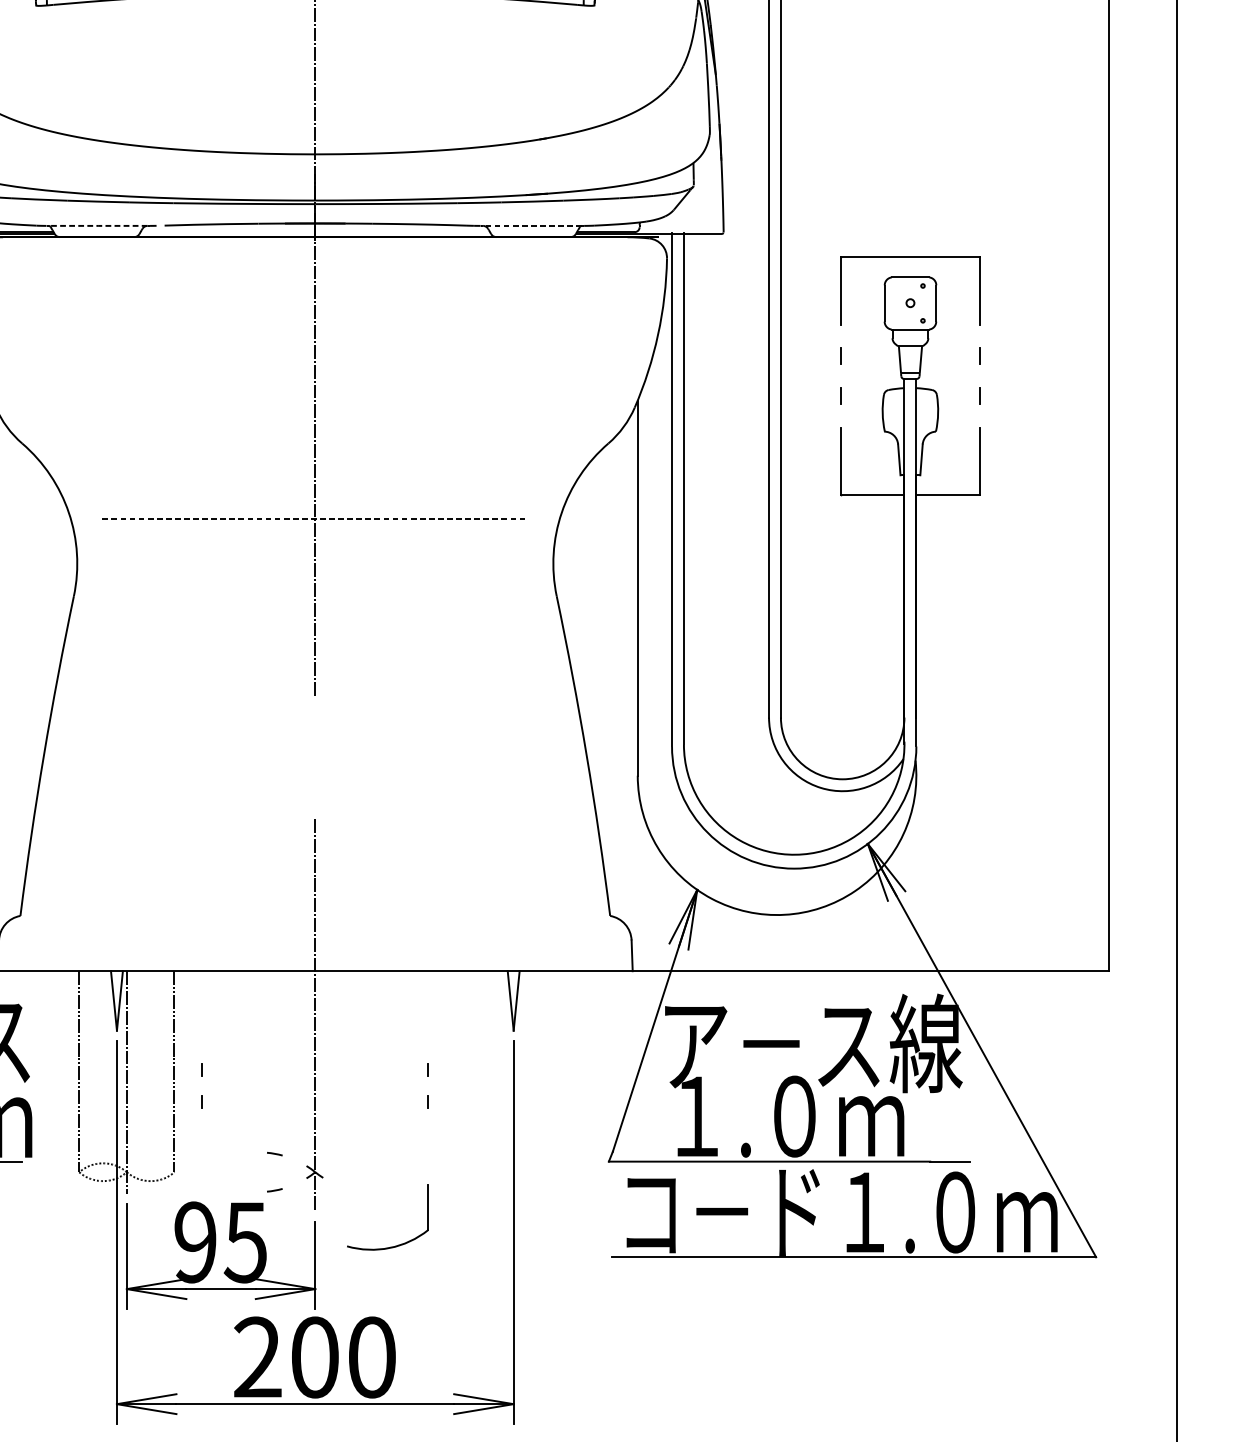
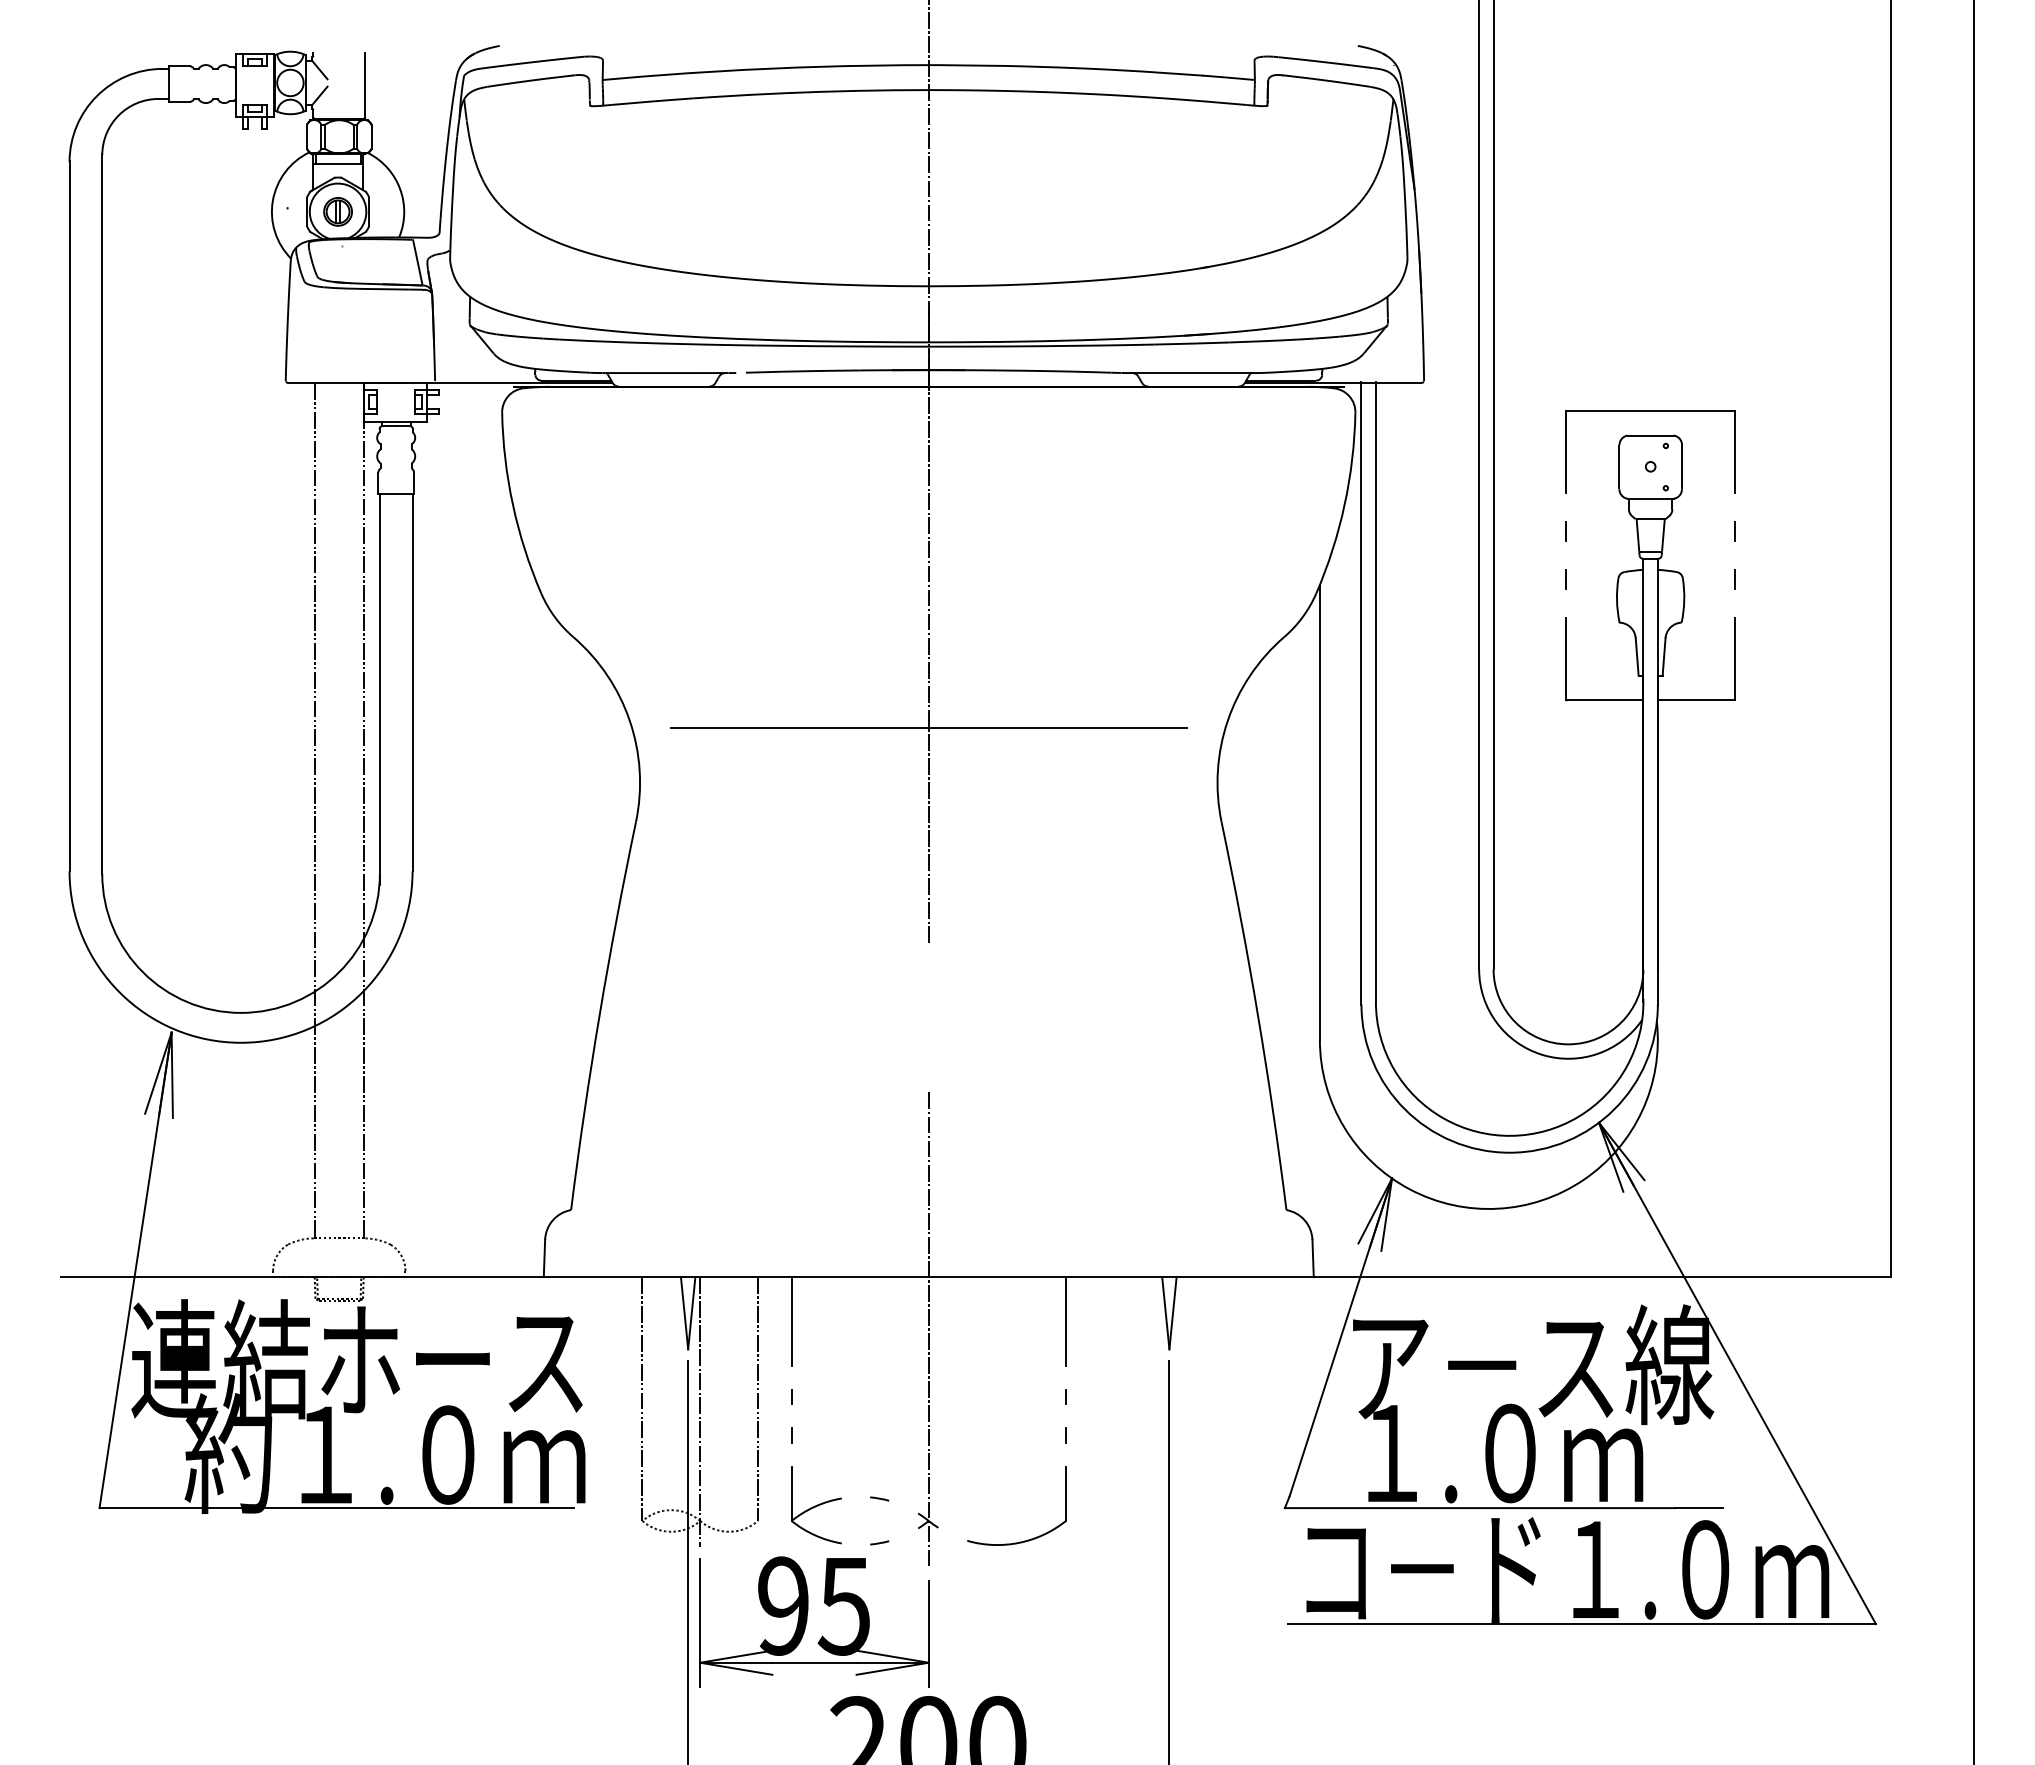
line: (98, 226) -> (665, 373), dashed -> solid
line: (531, 226) -> (1190, 373), dashed -> solid
line: (315, 518) -> (929, 728), dashed -> solid
line: (202, 1007) -> (791, 1321), added
line: (428, 1007) -> (1065, 1321), added
part: (222, 1159) -> (816, 1505), added
part: (396, 1245) -> (1027, 1539), moved

